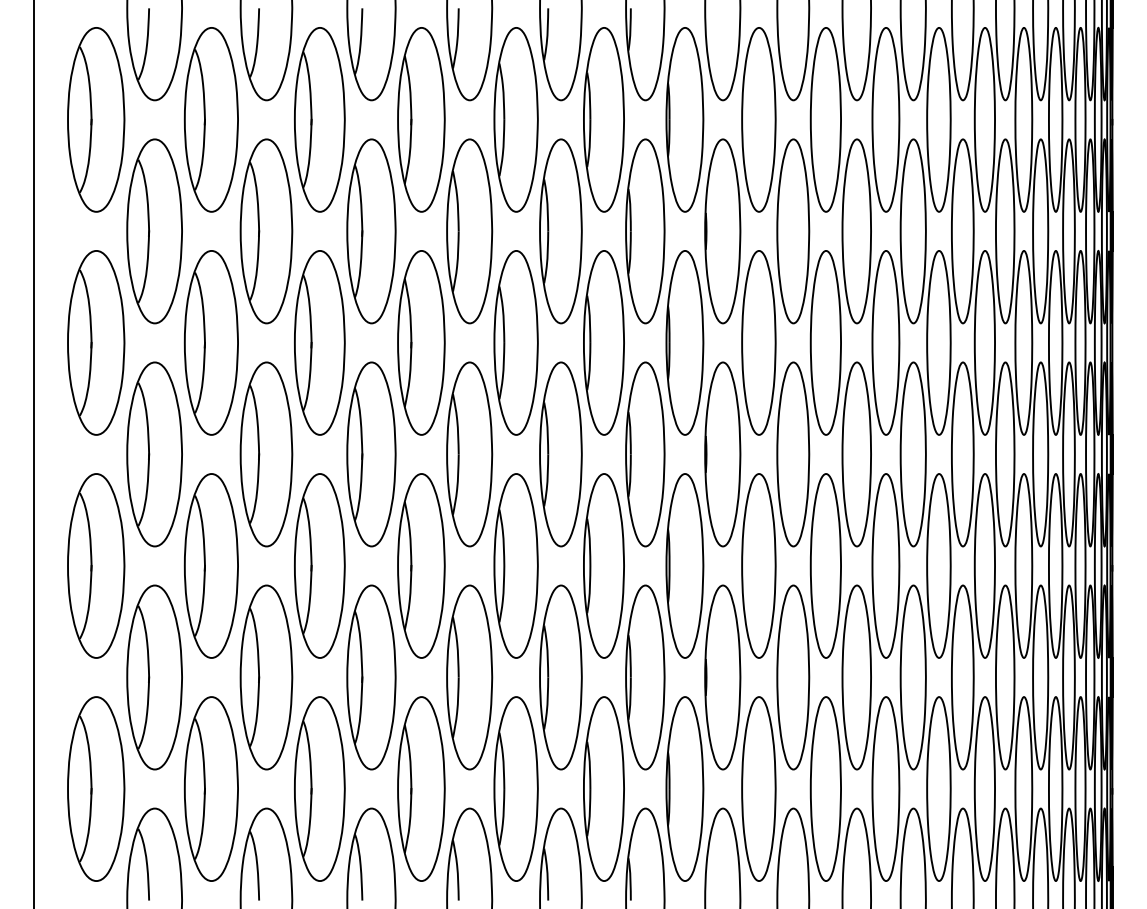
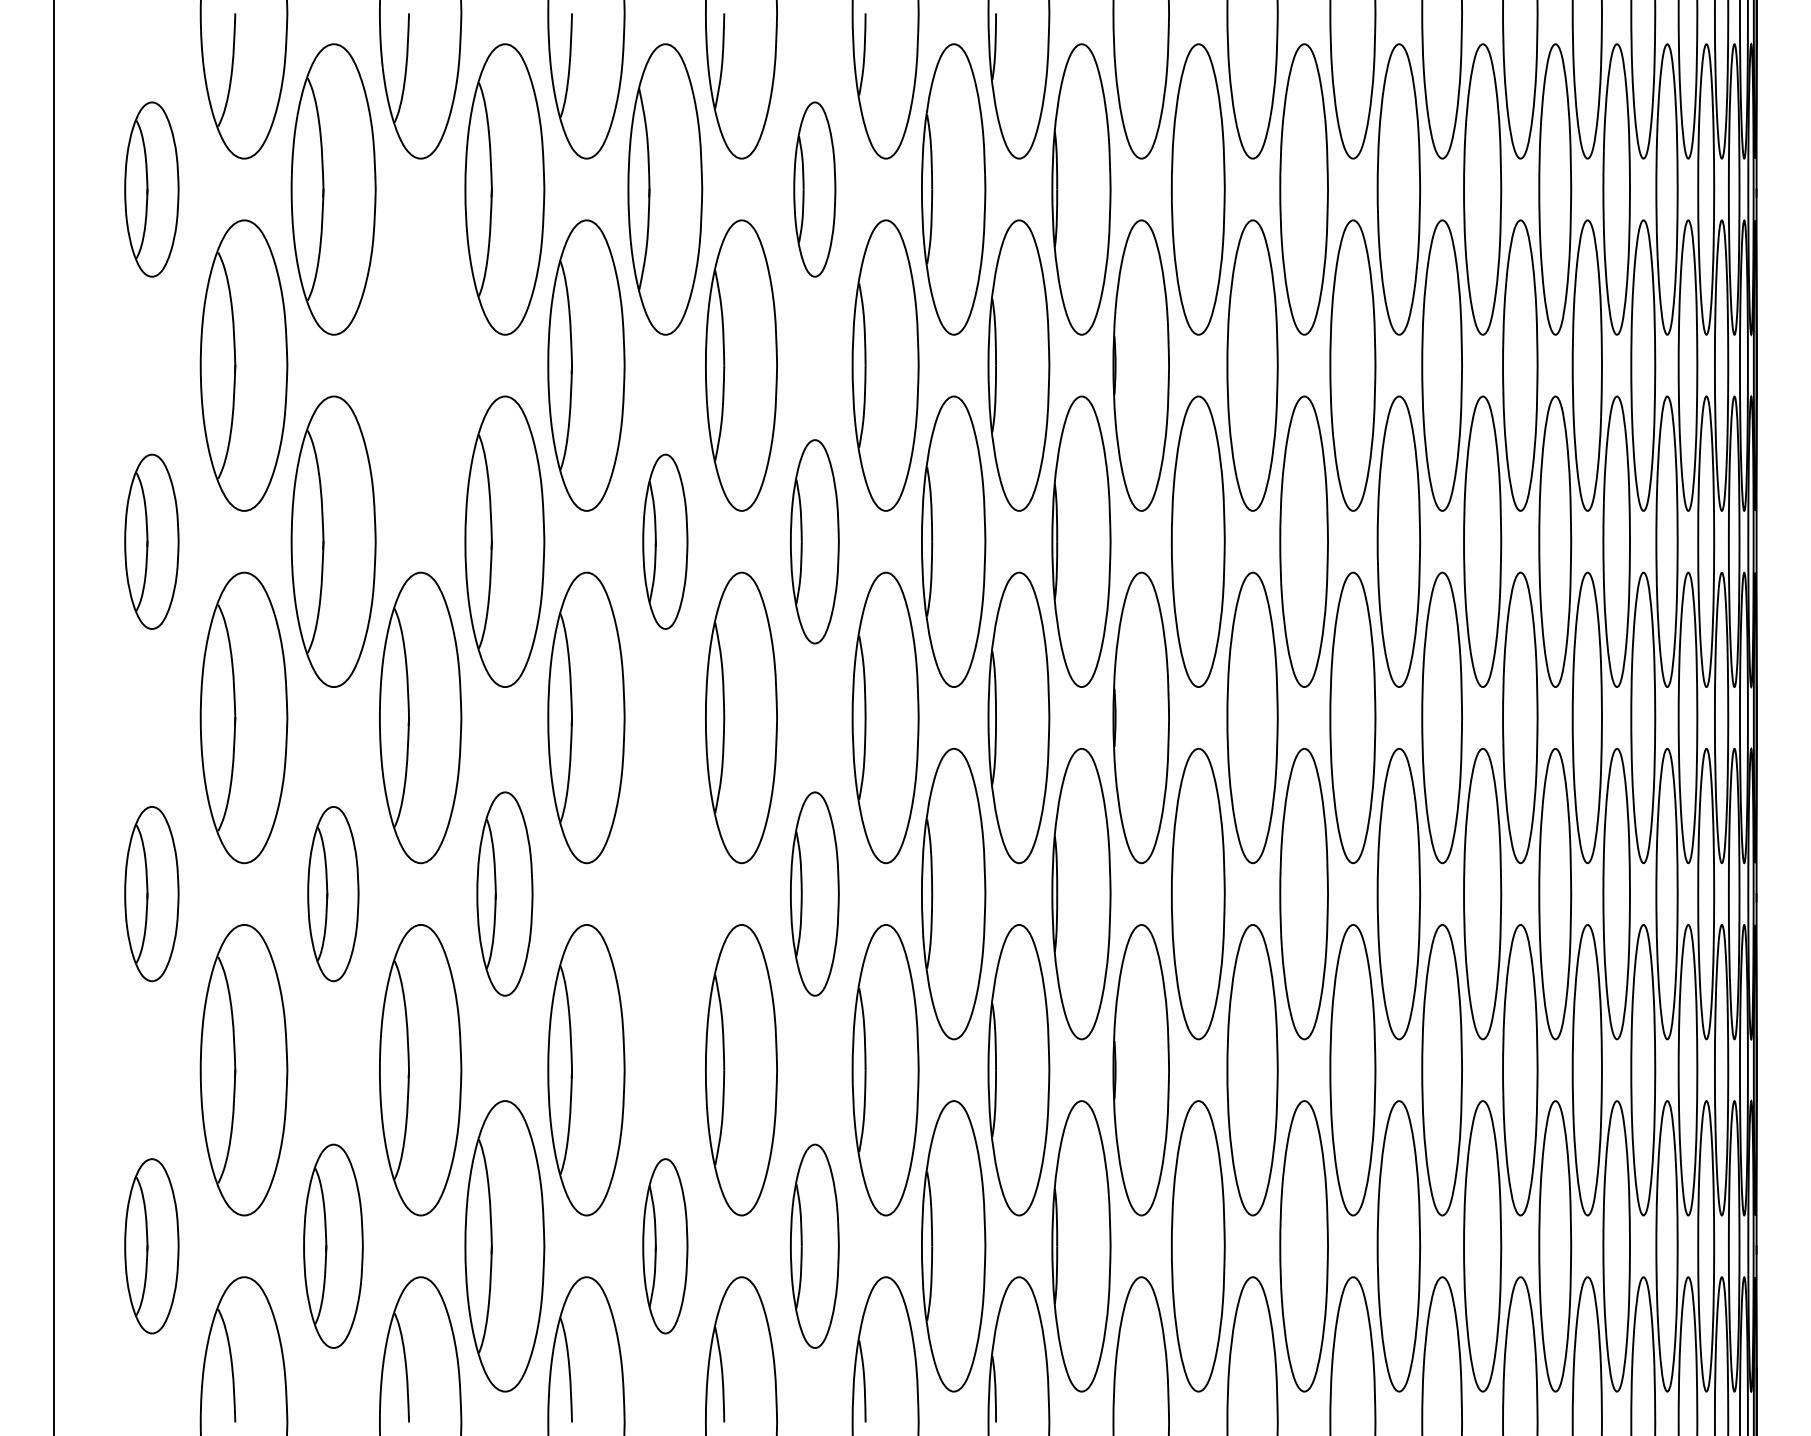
part: (96, 119) -> (152, 188), size x0.6
part: (515, 119) -> (813, 188), size x0.6
part: (266, 231) -> (420, 365), removed
part: (96, 342) -> (152, 541), size x0.6
part: (421, 342) -> (665, 541), size x0.6
part: (515, 342) -> (813, 541), size x0.7
part: (96, 565) -> (152, 893), size x0.6
part: (210, 565) -> (332, 893), size x0.6
part: (319, 565) -> (504, 893), size x0.7
part: (421, 565) -> (665, 893), removed
part: (515, 565) -> (813, 893), size x0.7
part: (96, 788) -> (152, 1245), size x0.6
part: (210, 788) -> (332, 1245), size x0.7
part: (421, 788) -> (665, 1245), size x0.6
part: (515, 788) -> (813, 1245), size x0.7

